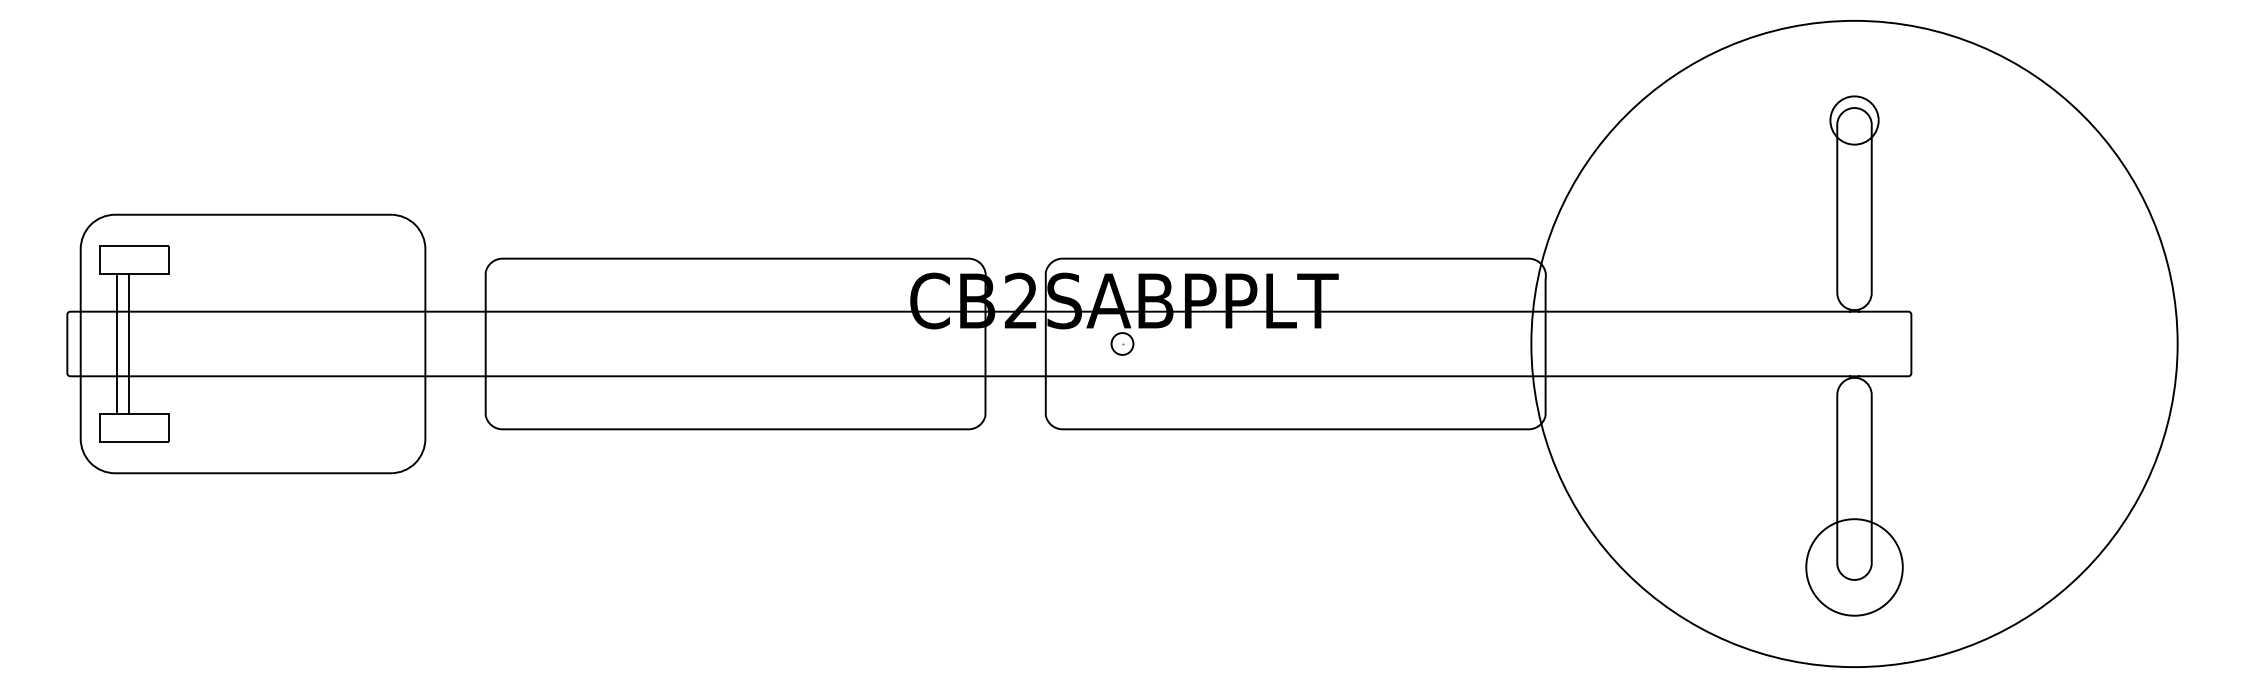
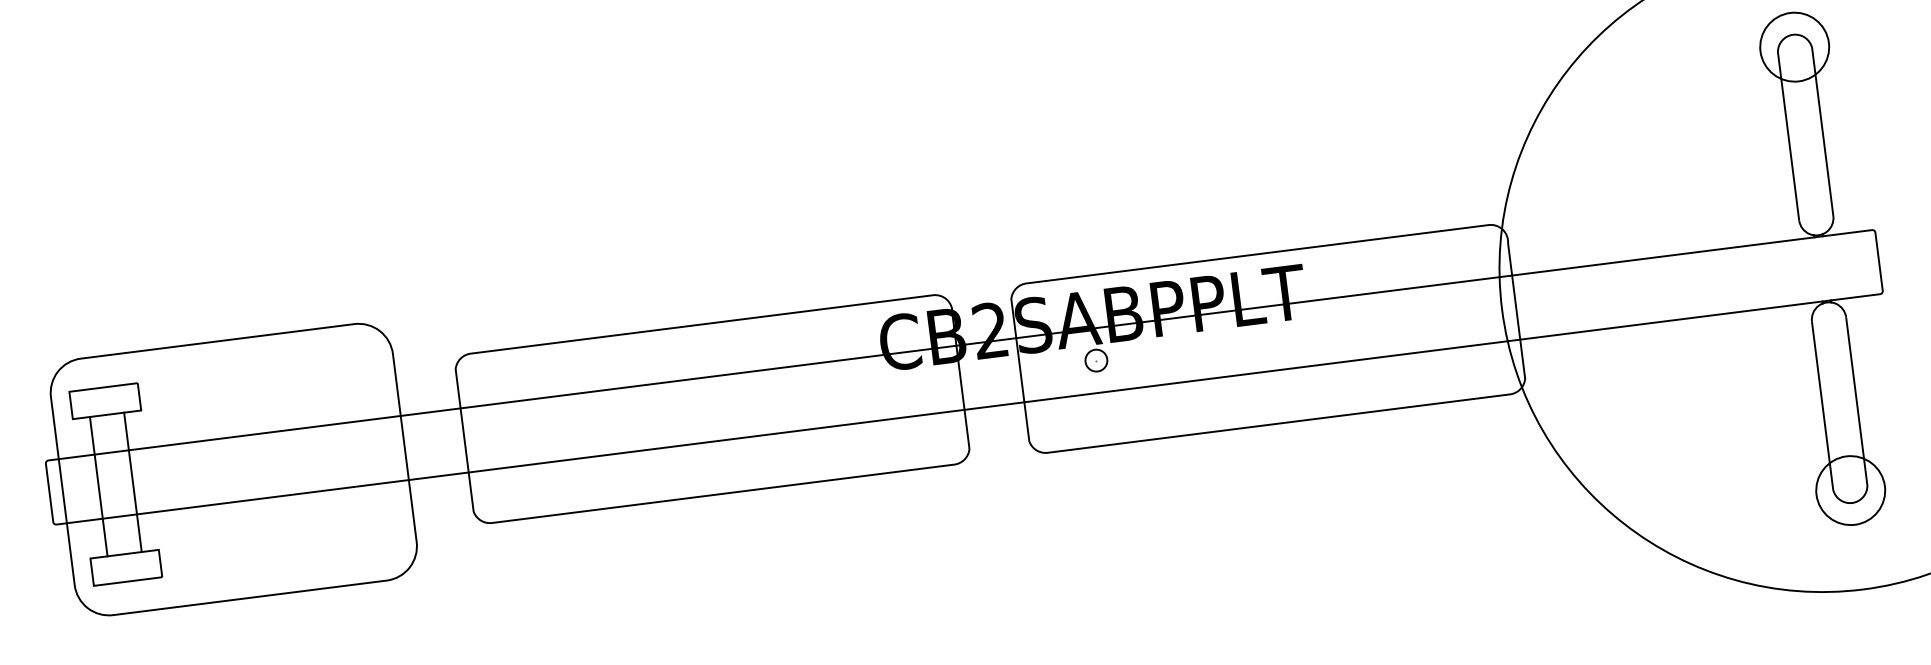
circle: (1854, 120) -> (1794, 47), size x1.43
line: (129, 343) -> (133, 481), moved
circle: (1854, 566) -> (1850, 489), size x0.71

